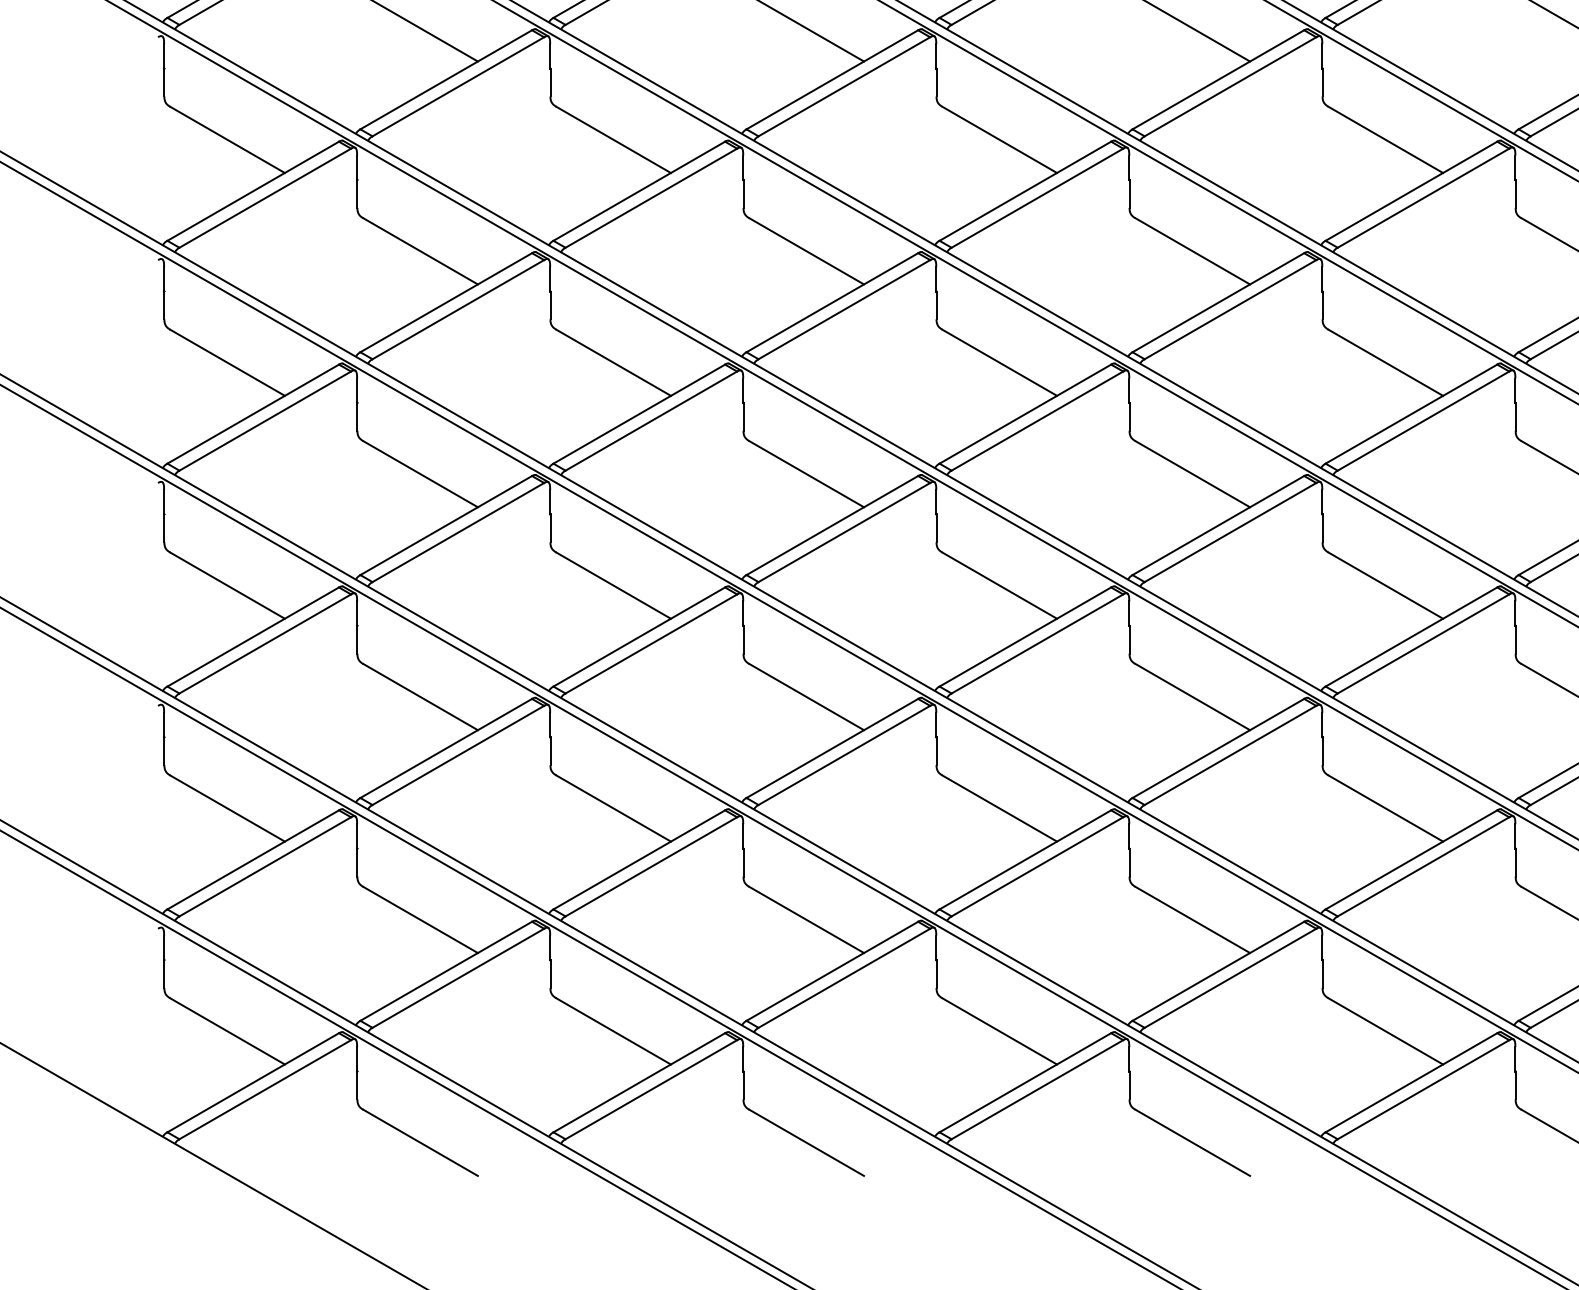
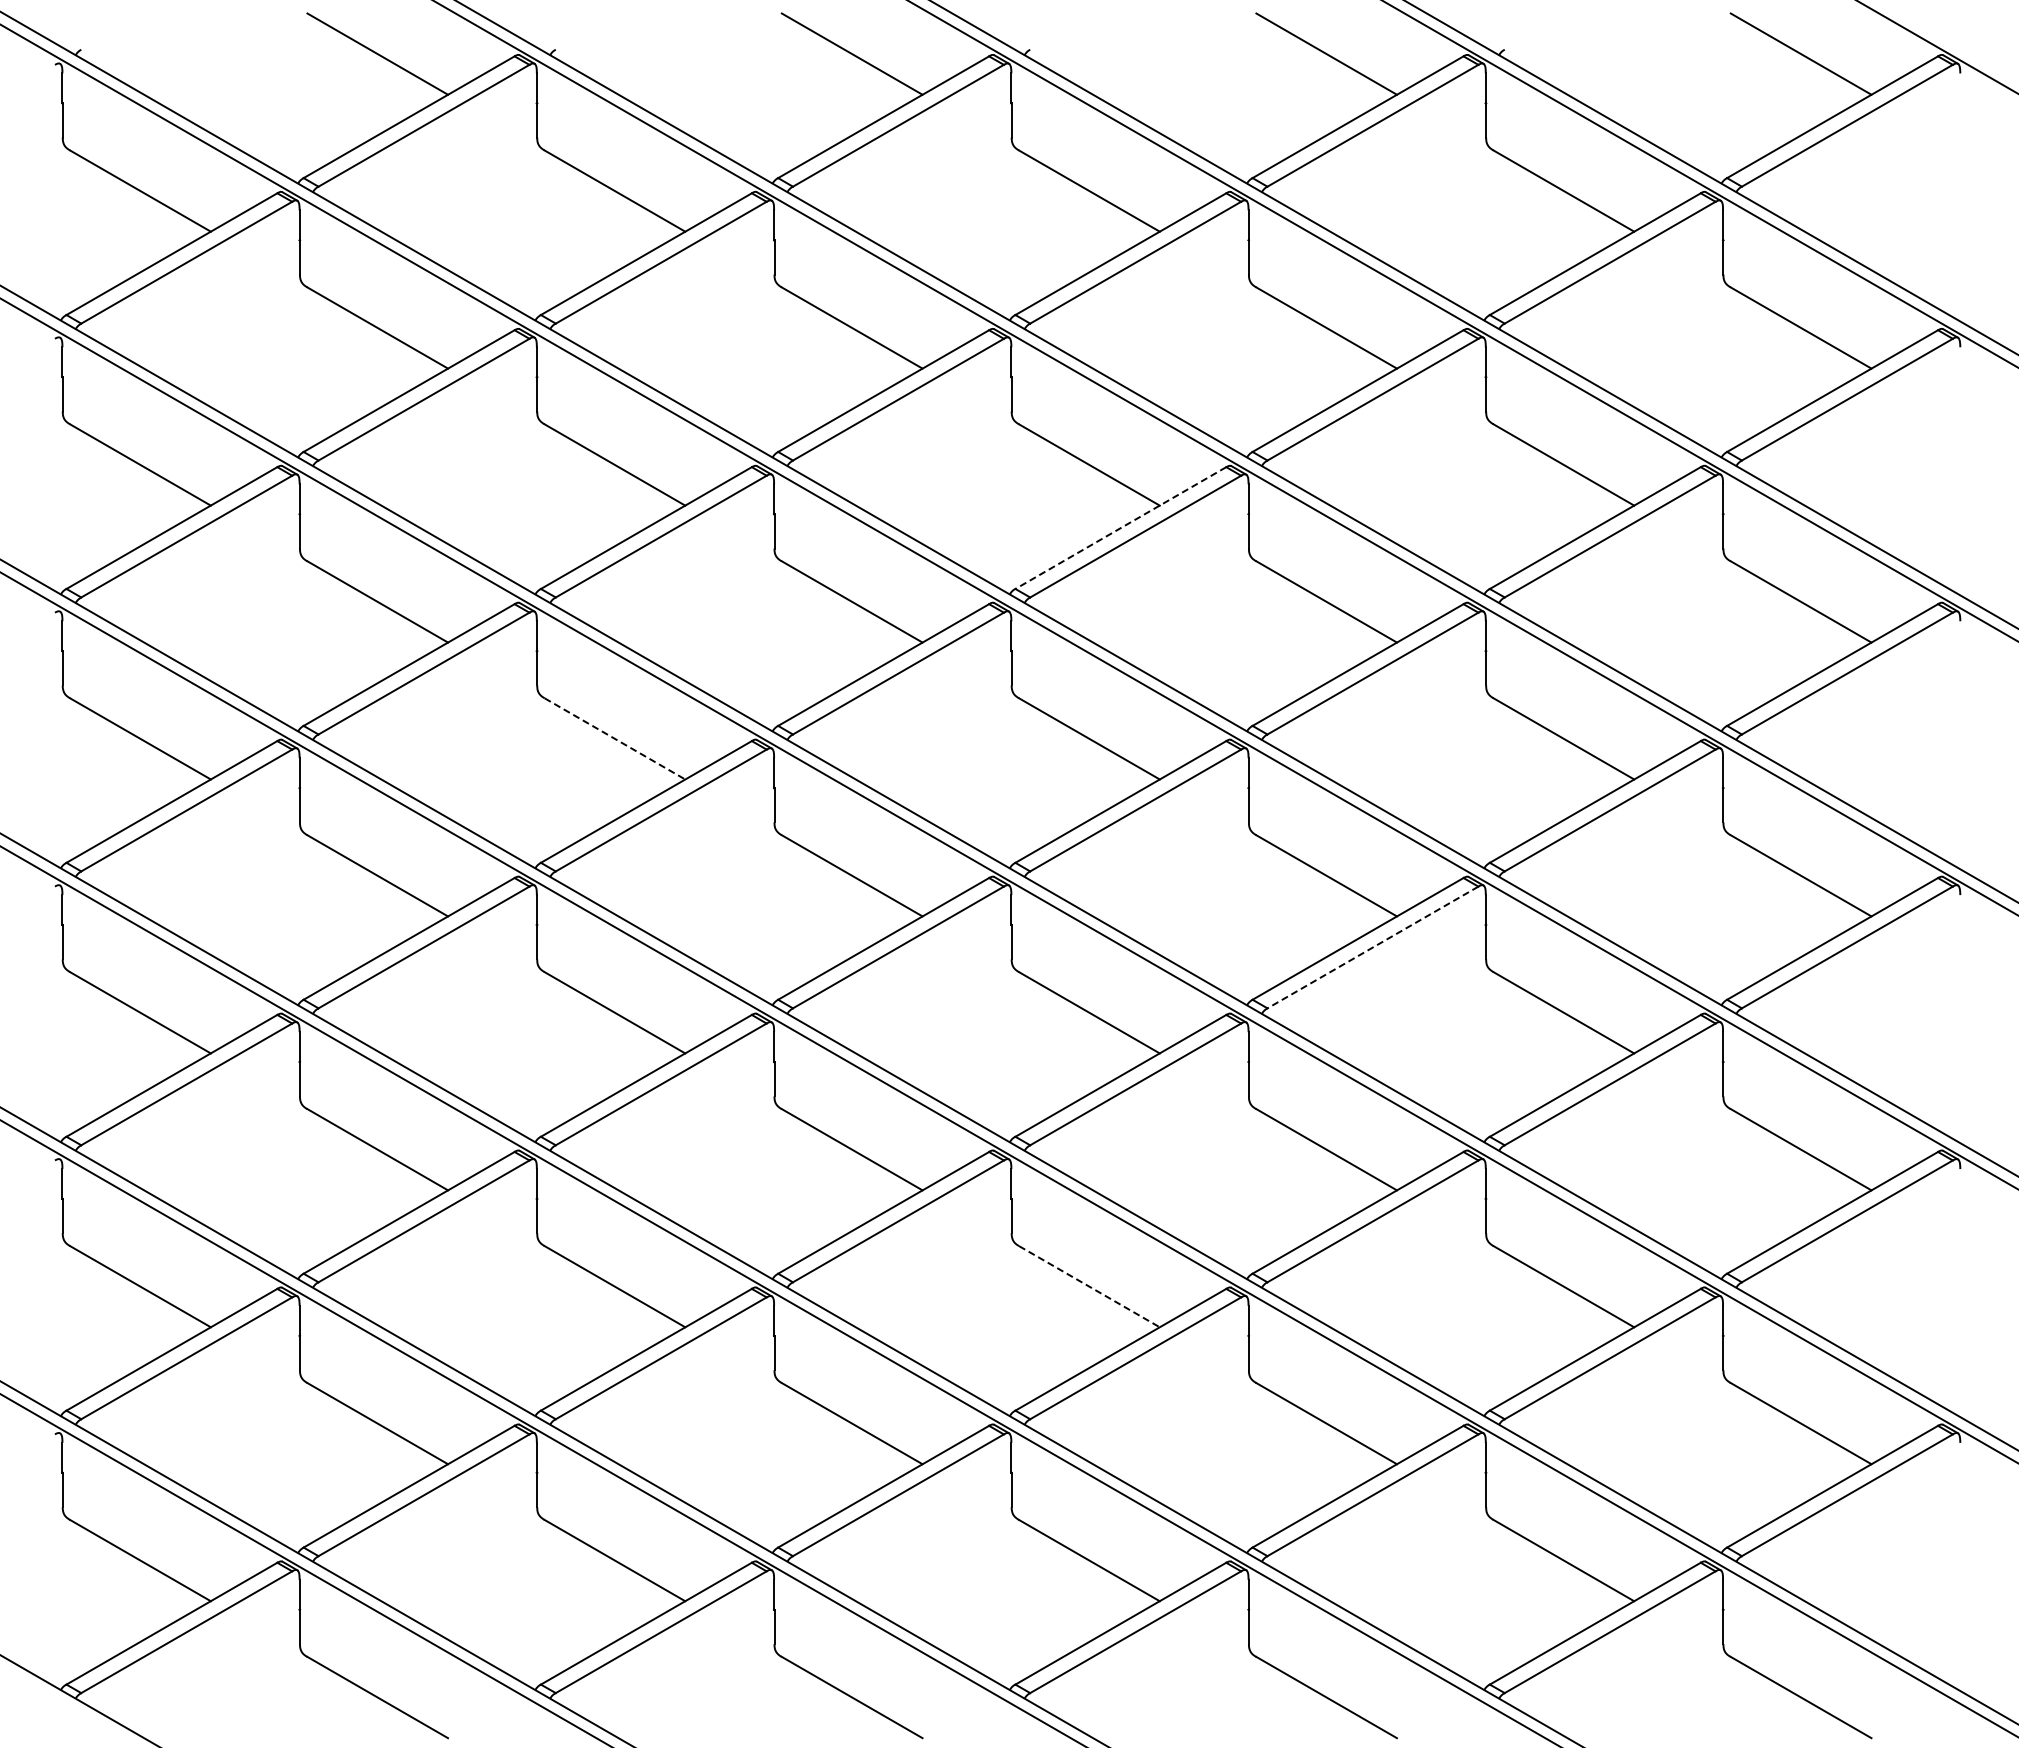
line: (1025, 191) -> (1120, 528), solid -> dashed
line: (614, 363) -> (615, 739), solid -> dashed
line: (1230, 532) -> (1372, 947), solid -> dashed
line: (999, 808) -> (1089, 1286), solid -> dashed

